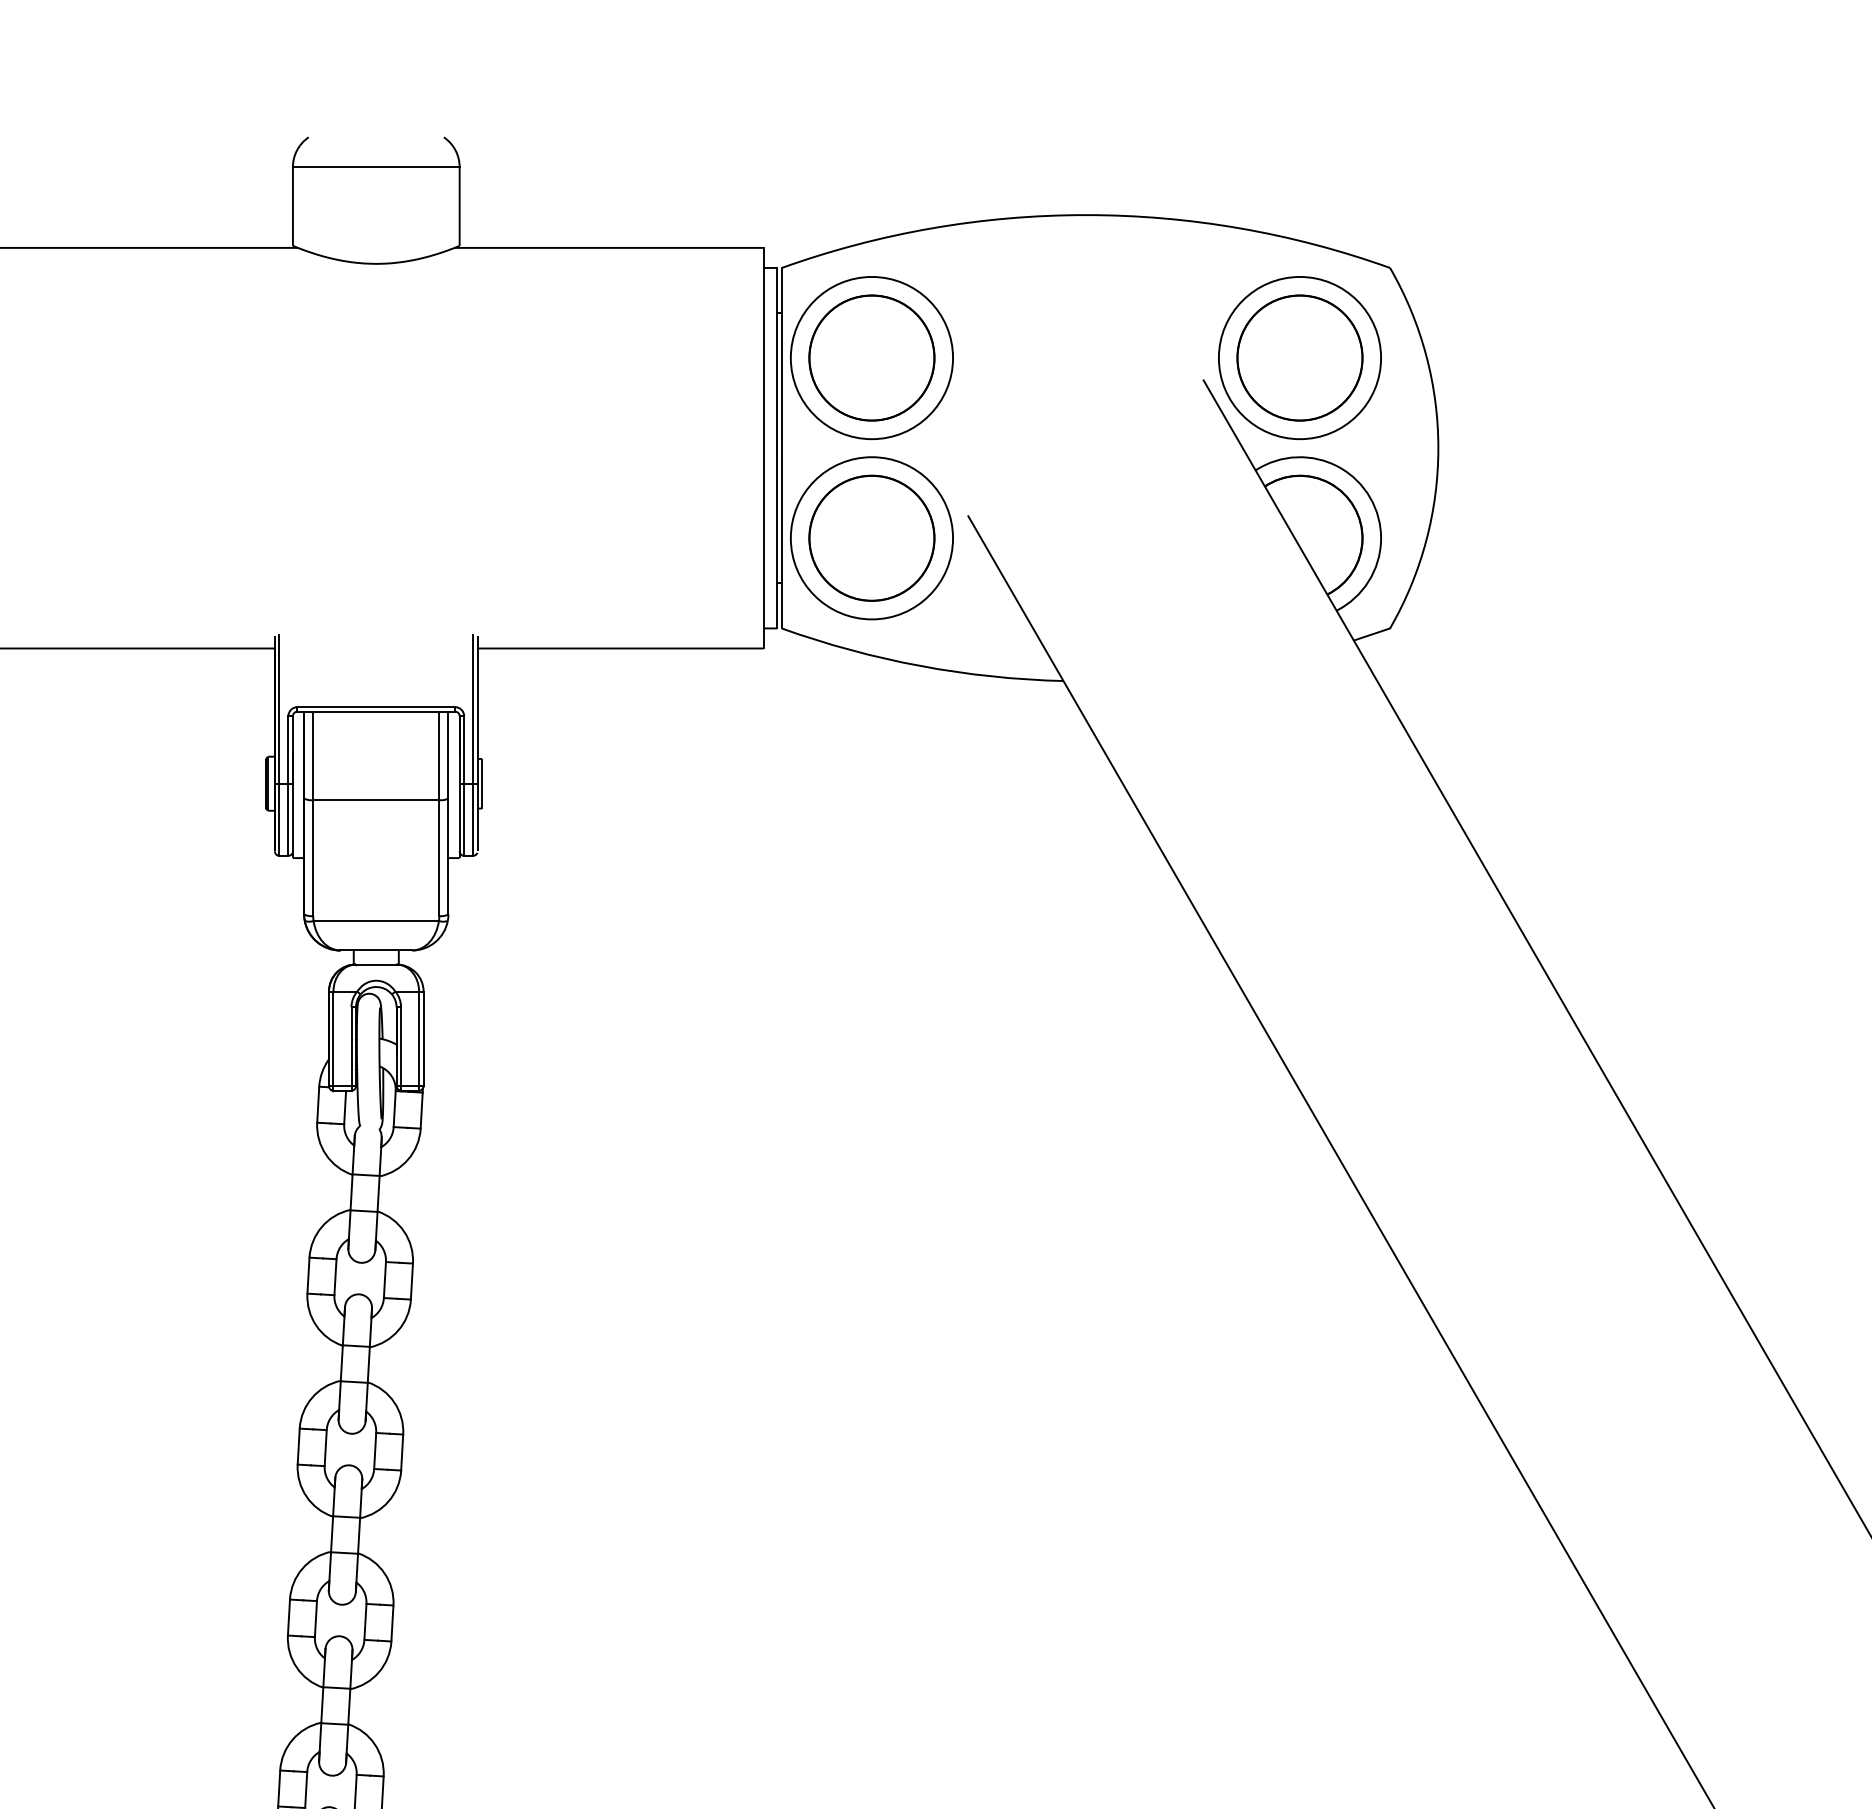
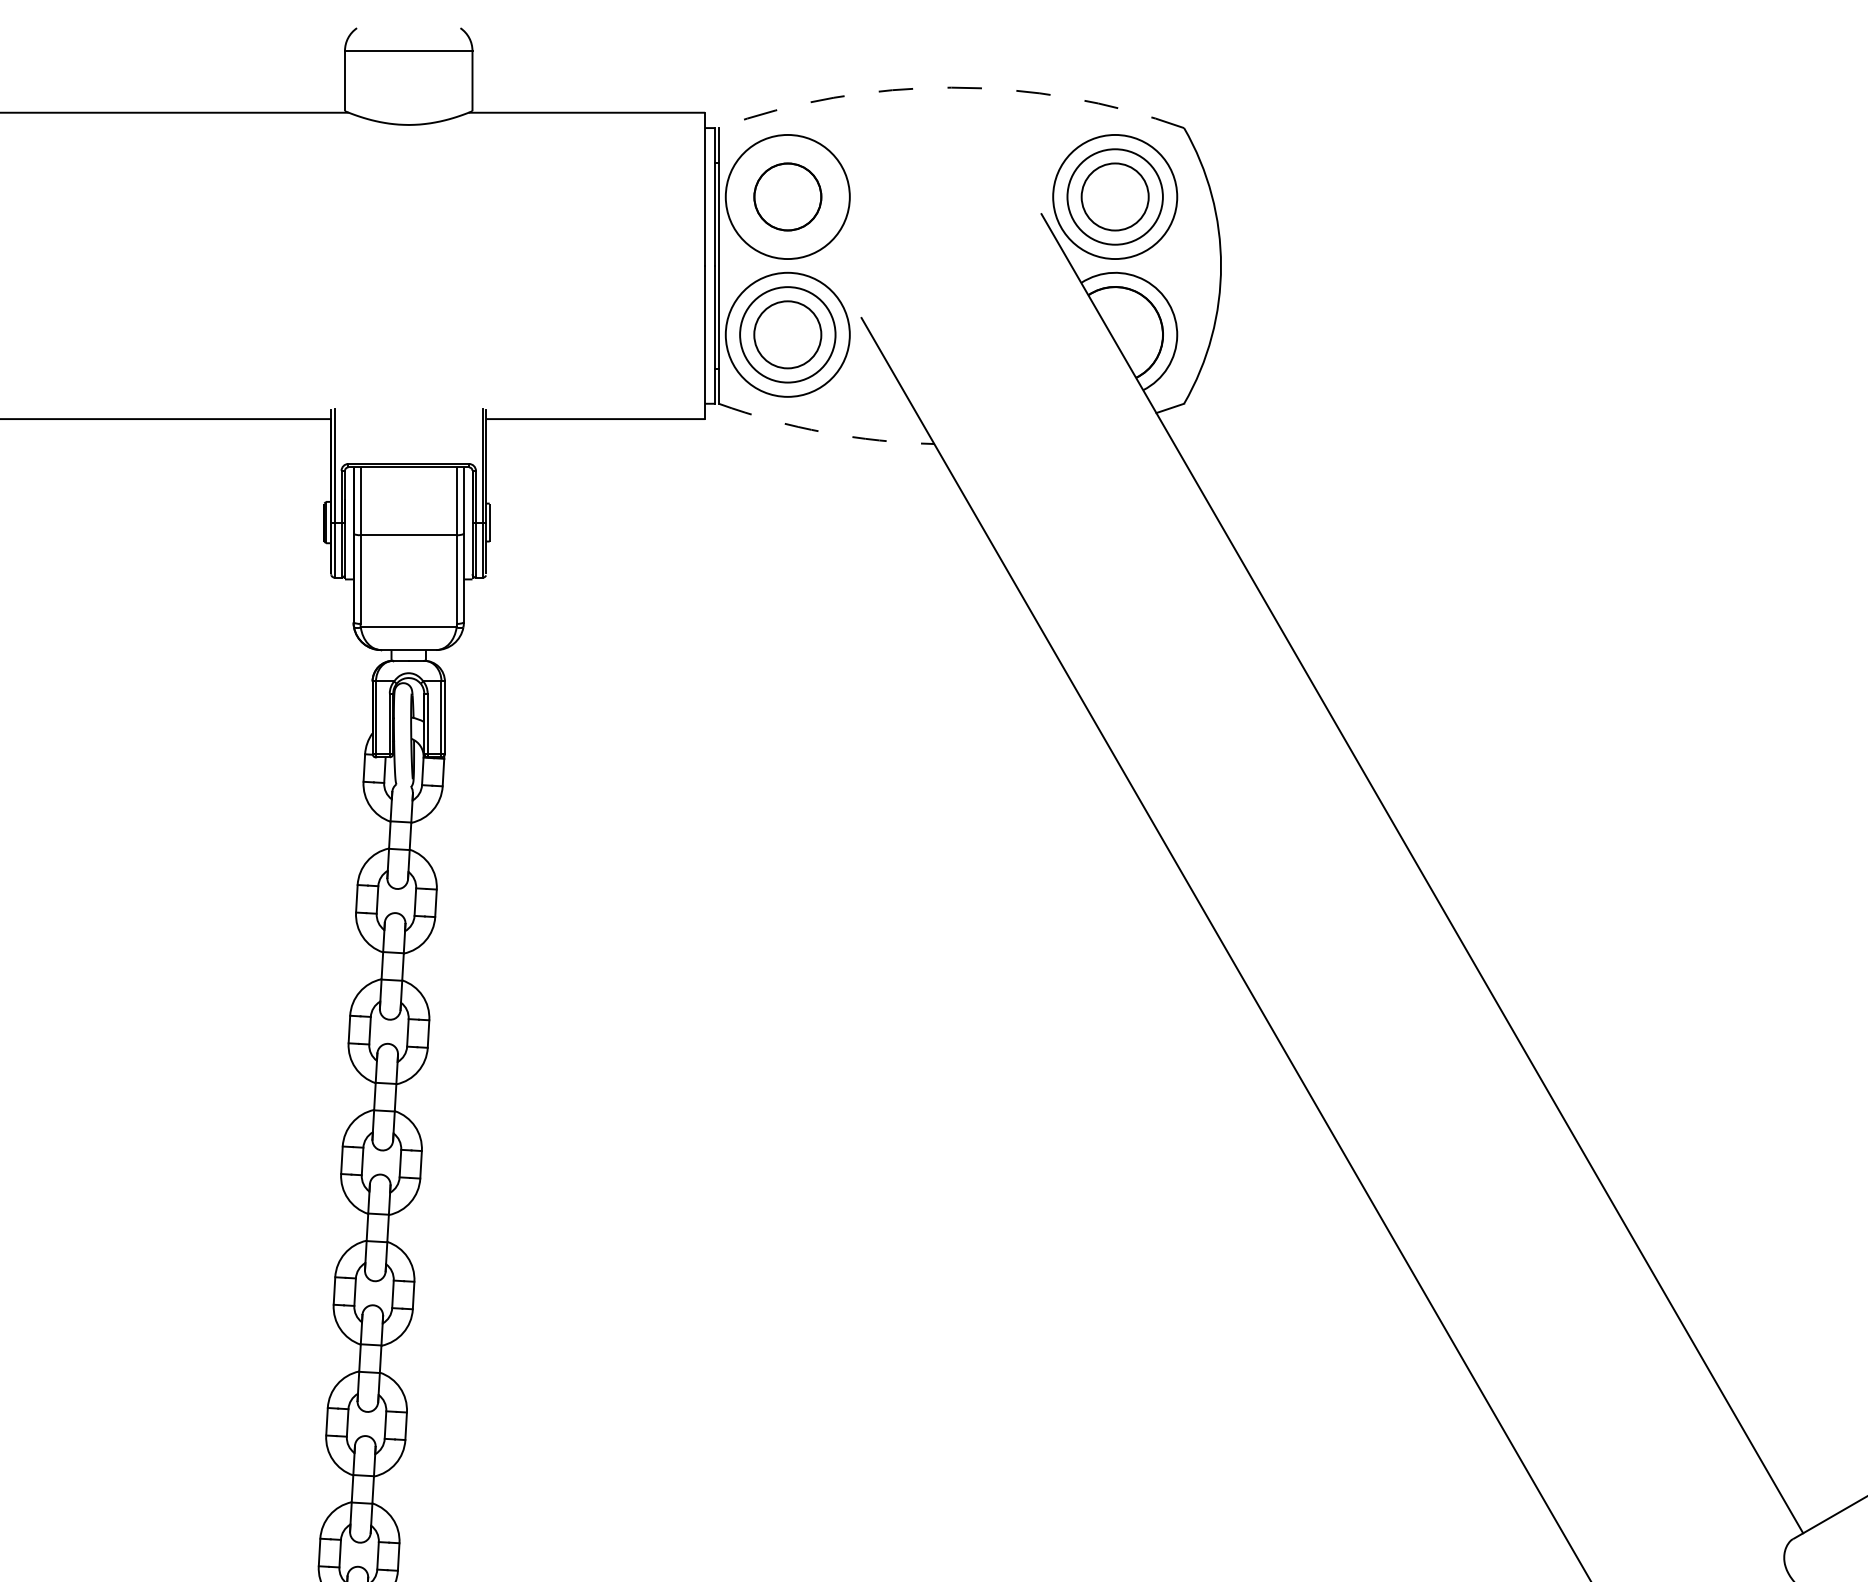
arc: (1085, 214) -> (951, 87), solid -> dashed
circle: (871, 357) -> (787, 196), size x0.7
circle: (1300, 357) -> (1115, 196), size x0.7
circle: (871, 537) -> (787, 334), size x0.7
arc: (921, 665) -> (825, 432), solid -> dashed

